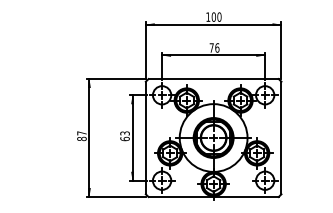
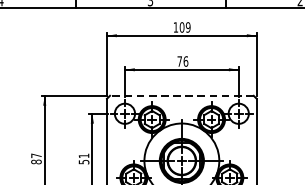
text: (219, 16) -> (188, 26), 100 -> 109
line: (213, 79) -> (181, 96), solid -> dashed
text: (124, 136) -> (83, 159), 63 -> 51

